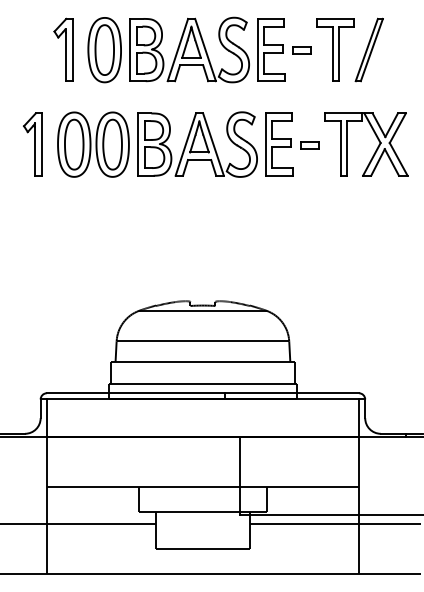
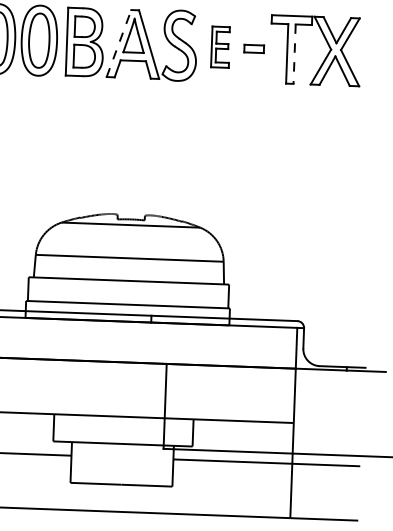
line: (185, 144) -> (118, 43), solid -> dashed
part: (279, 144) -> (220, 47), size x0.6
line: (347, 148) -> (294, 54), solid -> dashed

